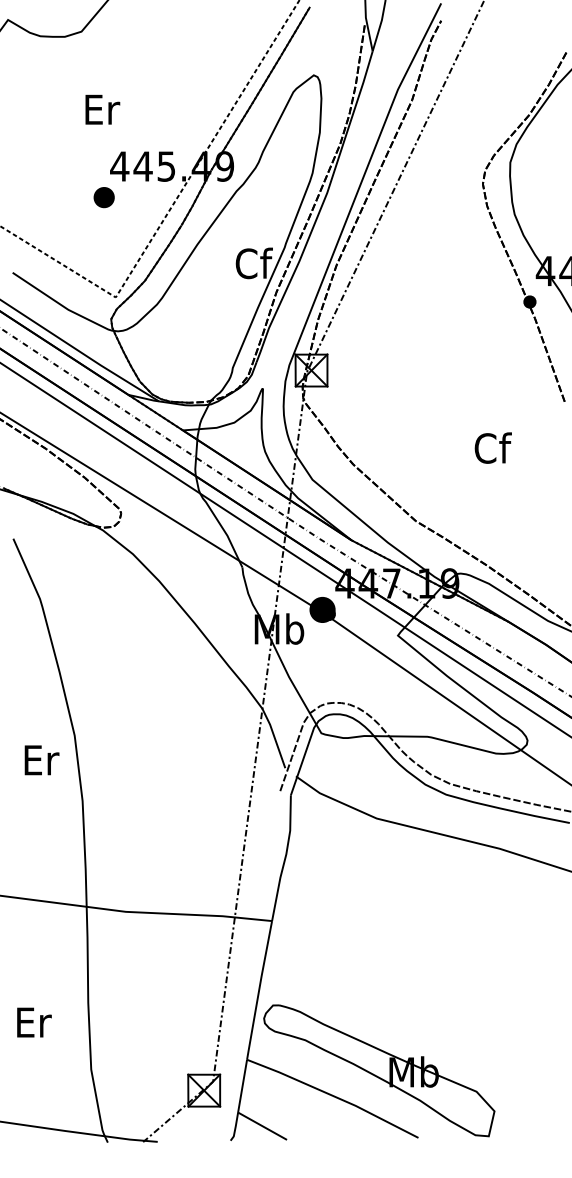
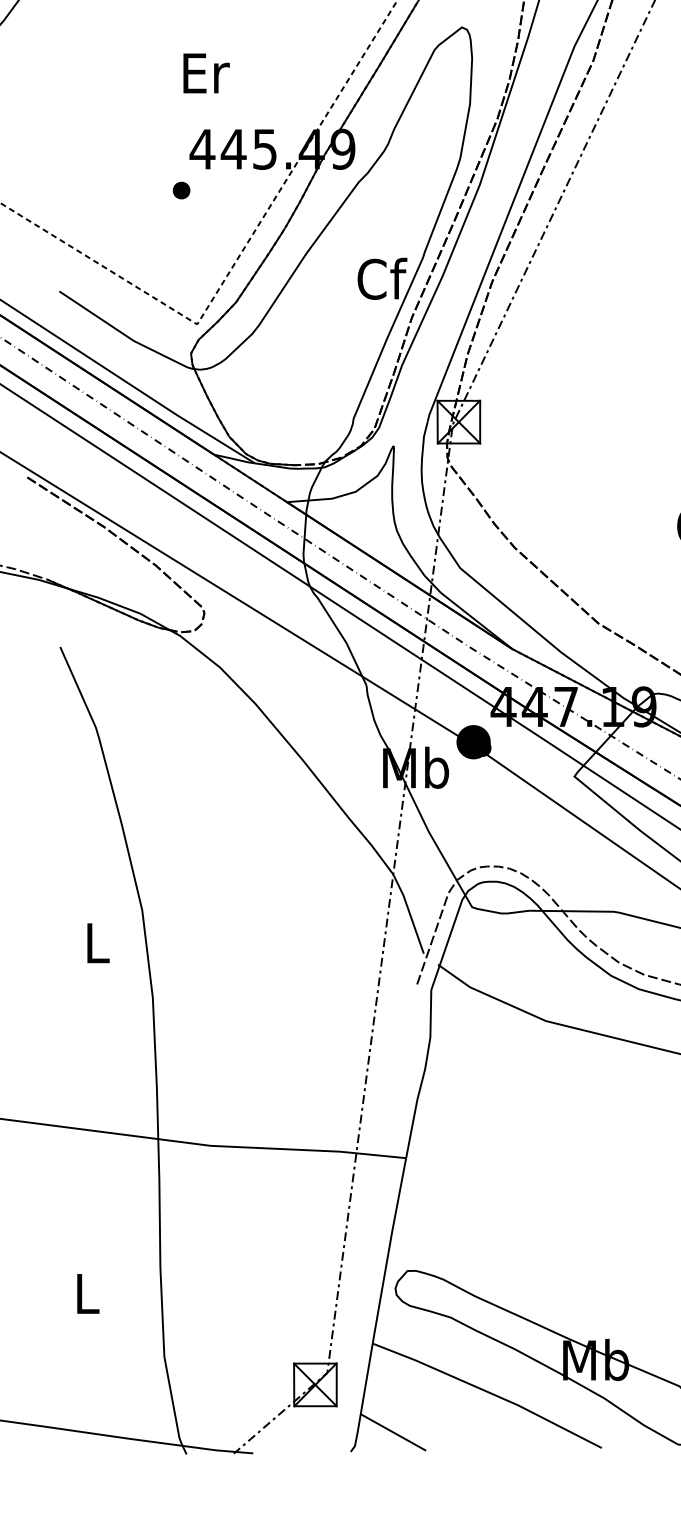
text: (102, 109) -> (206, 73), moved
part: (103, 196) -> (180, 189), size x0.62
text: (41, 760) -> (97, 943), Er -> L
text: (34, 1022) -> (88, 1293), Er -> L

